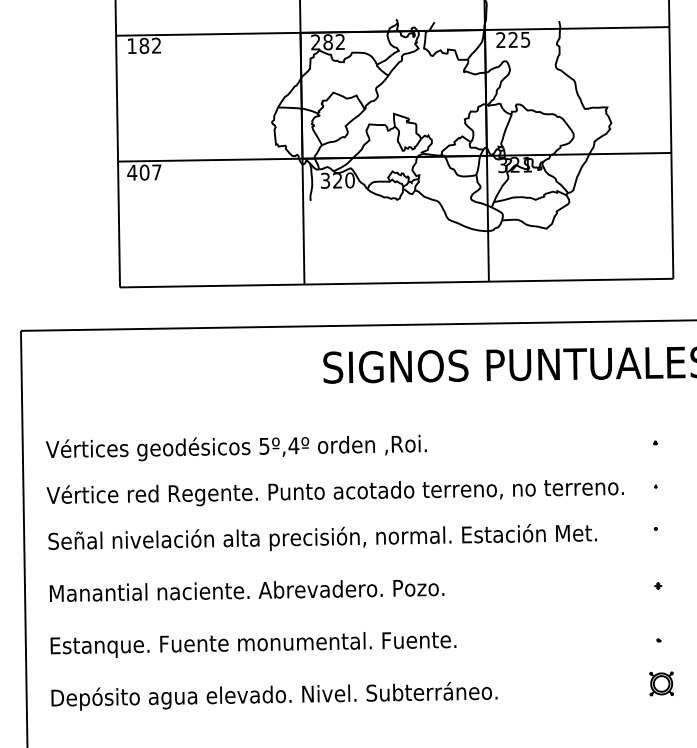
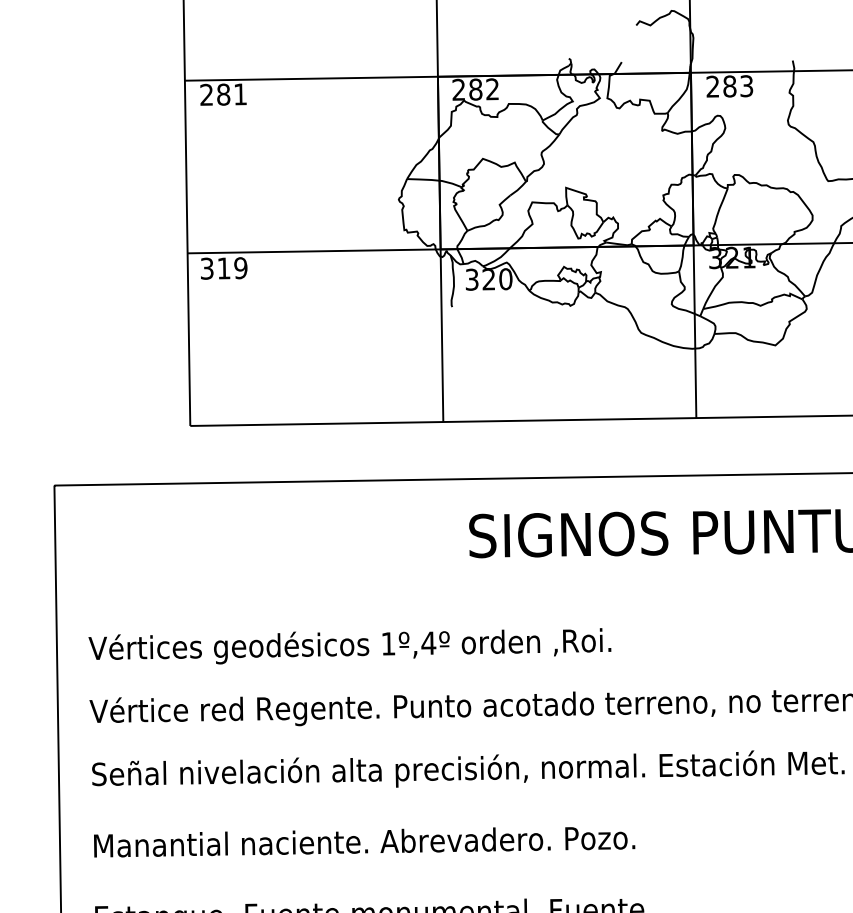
text: (519, 39) -> (738, 85), 225 -> 283
text: (144, 45) -> (223, 94), 182 -> 281
text: (144, 172) -> (223, 268), 407 -> 319
text: (264, 445) -> (388, 642), 5º,4º -> 1º,4º

